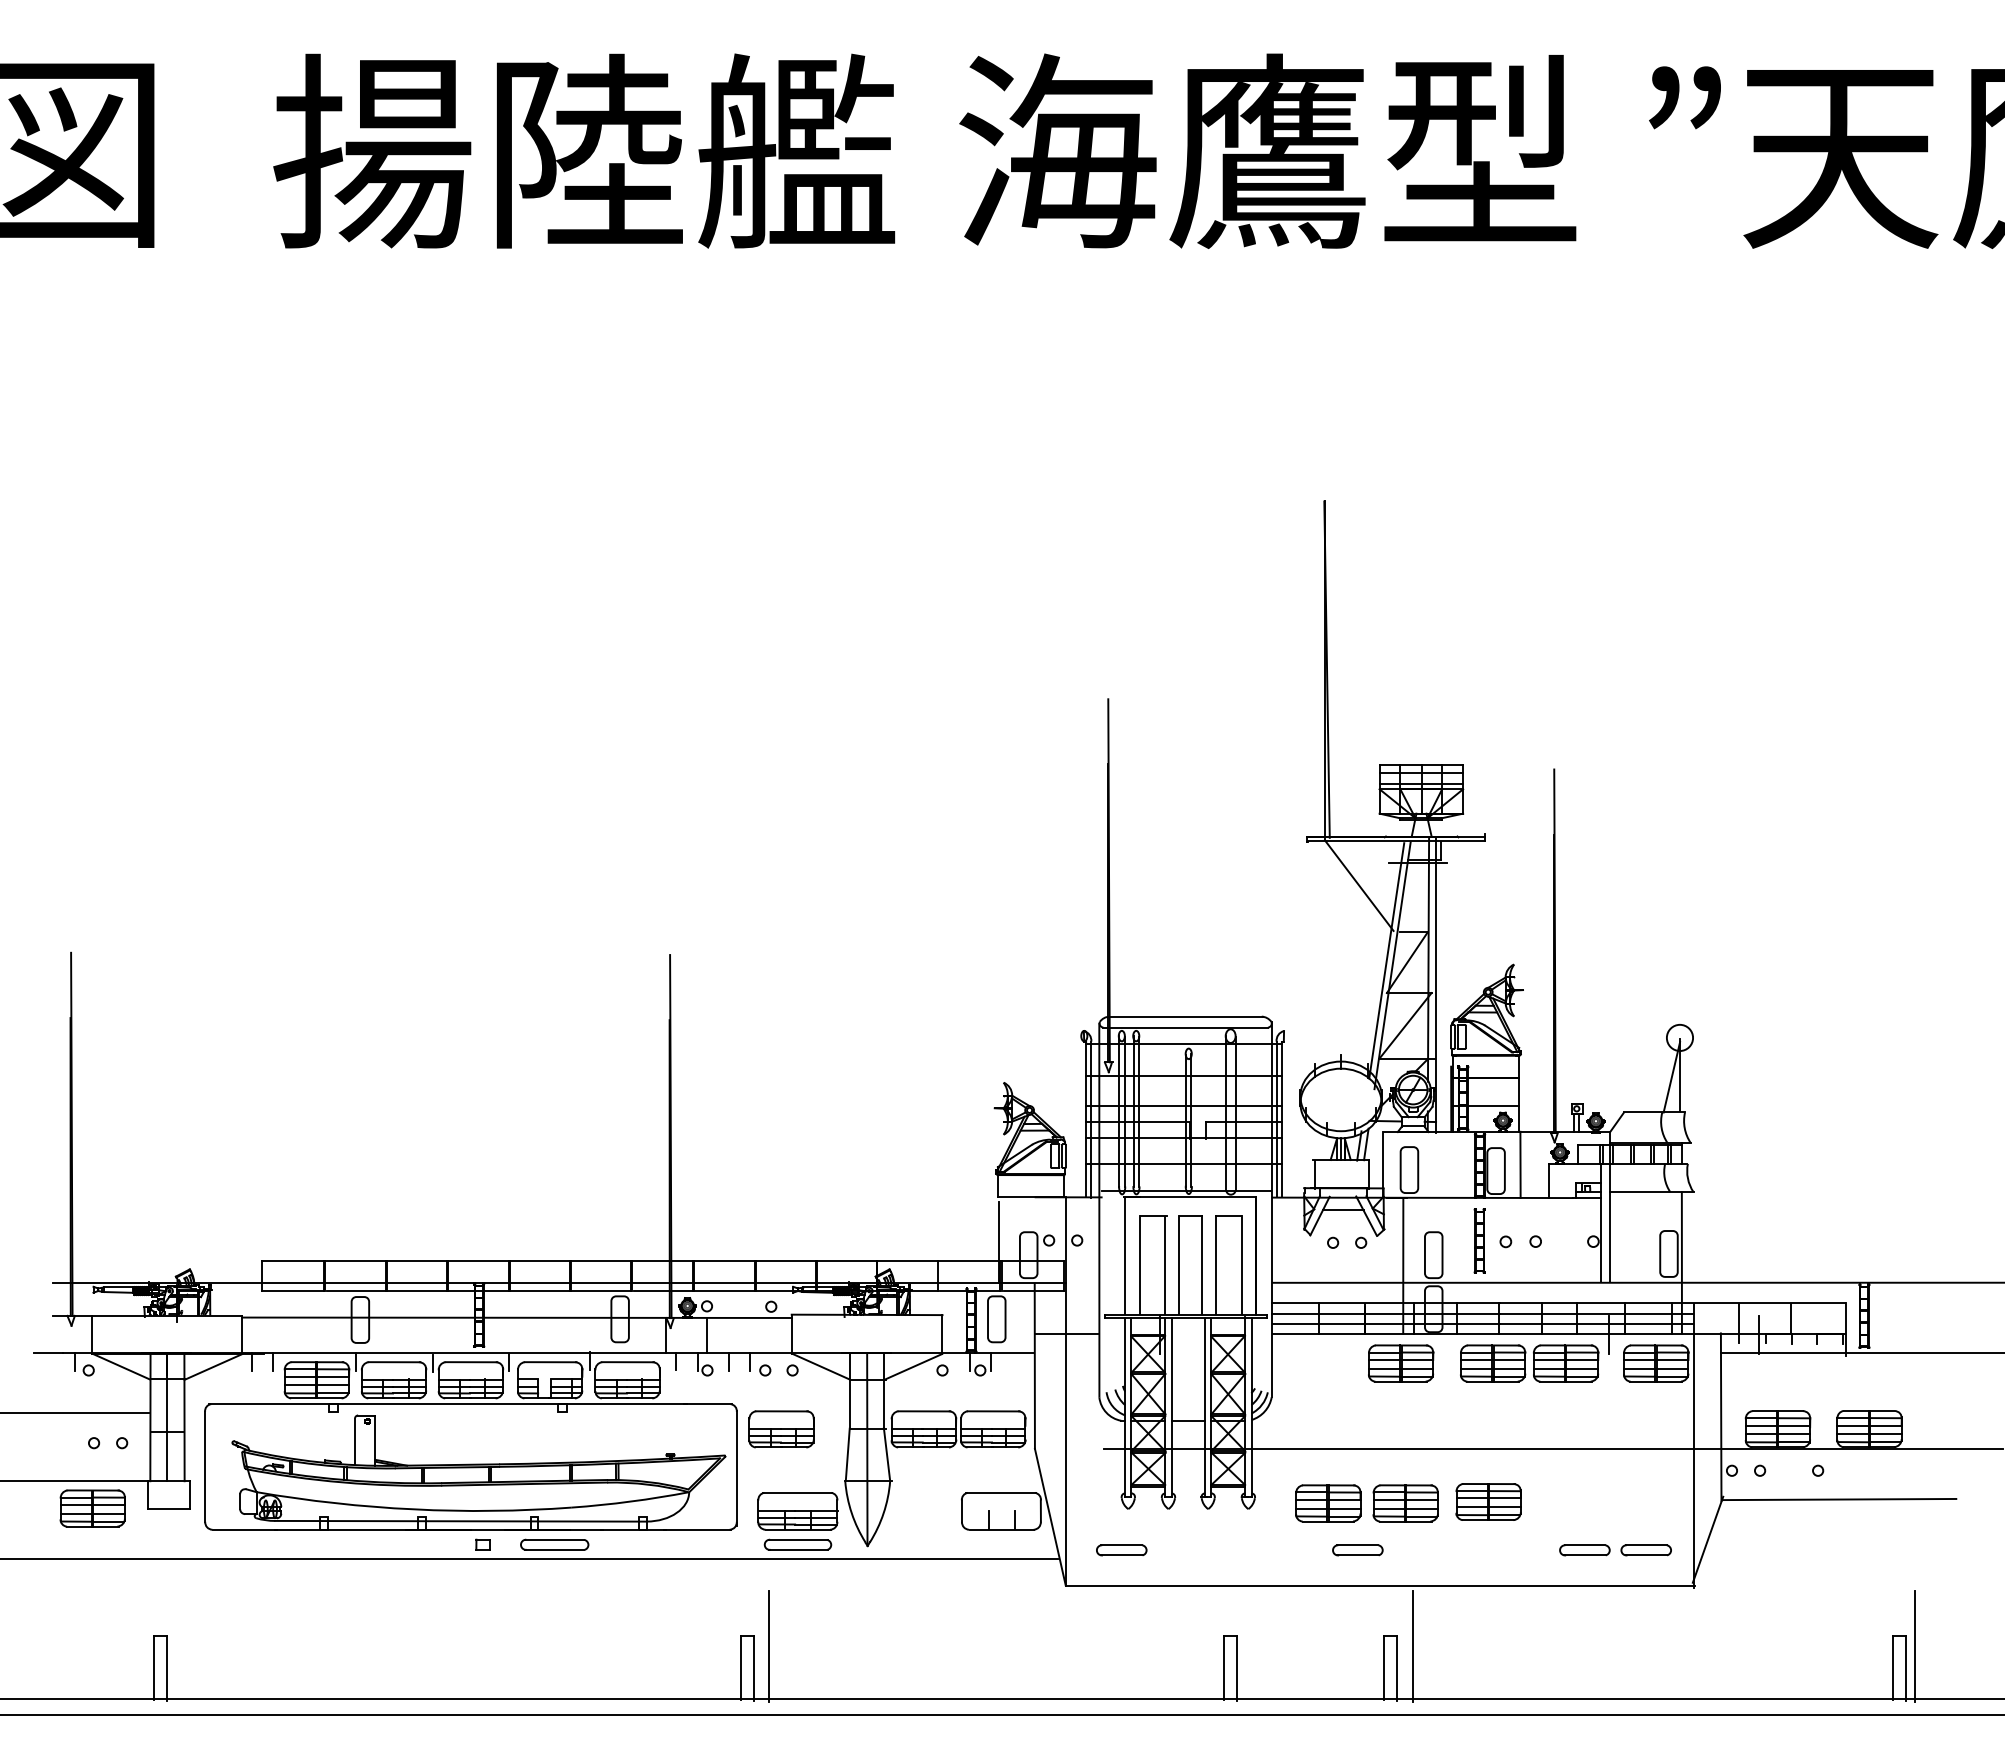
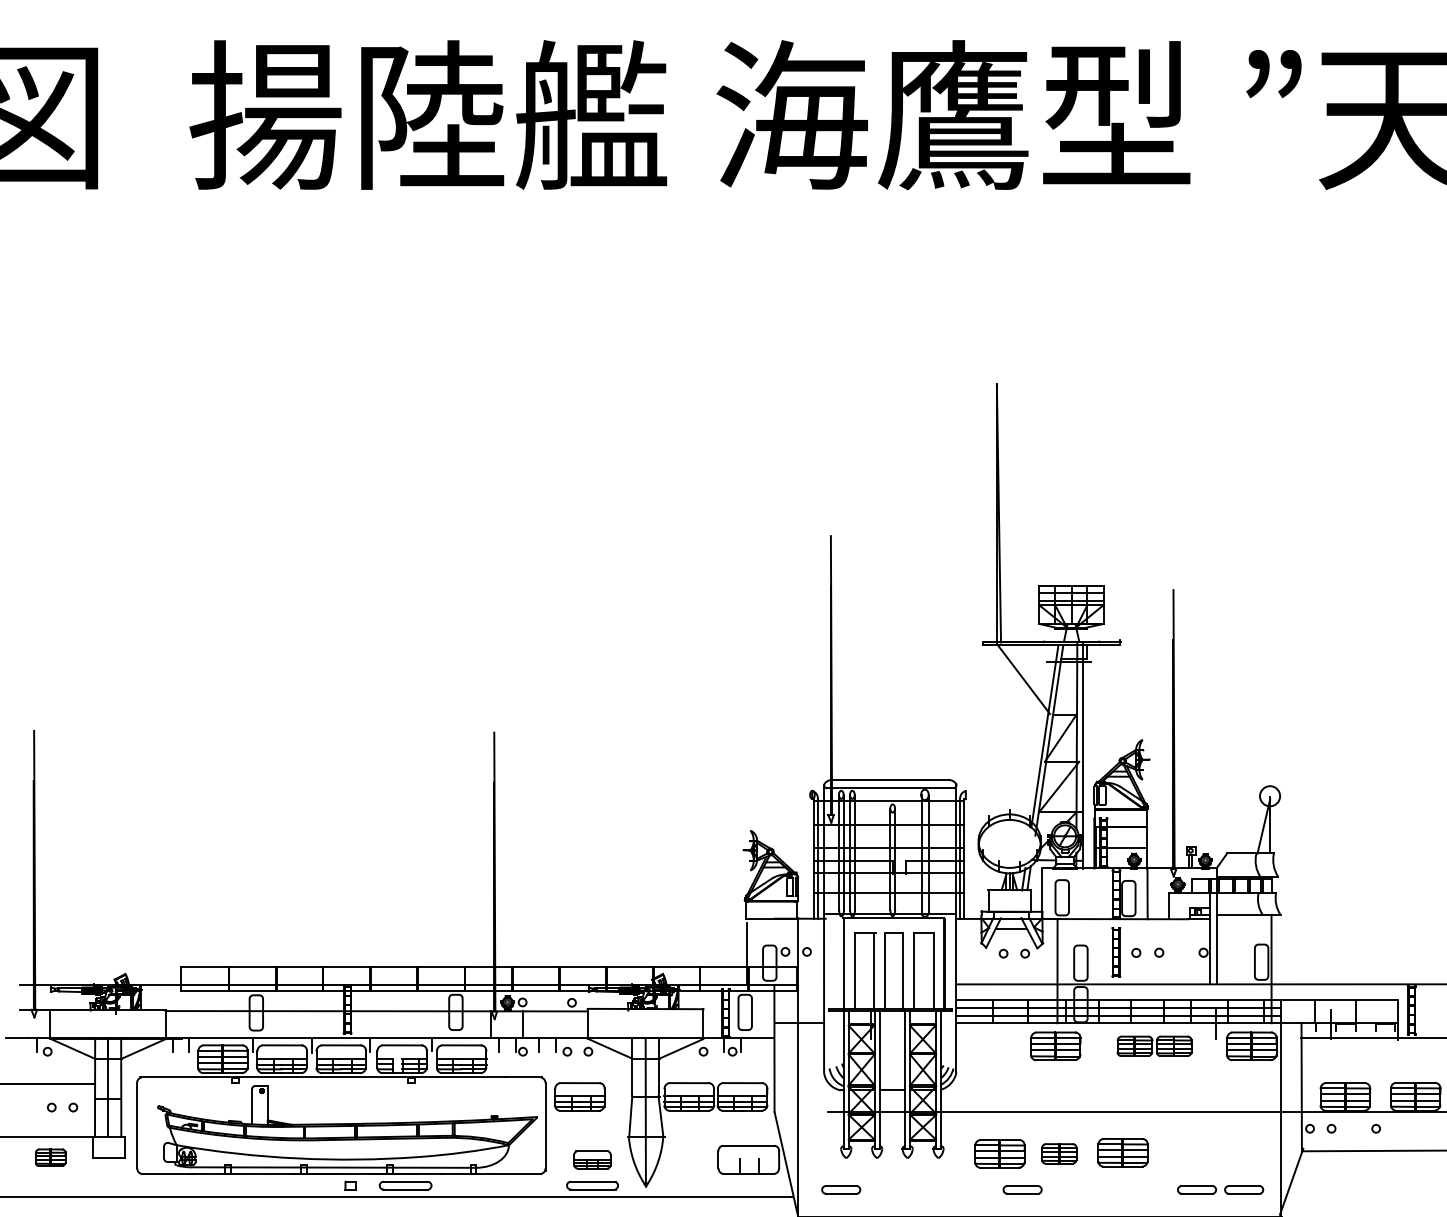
part: (1529, 1363) -> (1154, 1046), size x0.7
part: (1405, 1503) -> (1059, 1153), size x0.7
part: (92, 1508) -> (50, 1157), size x0.6
part: (797, 1511) -> (592, 1160), size x0.6

